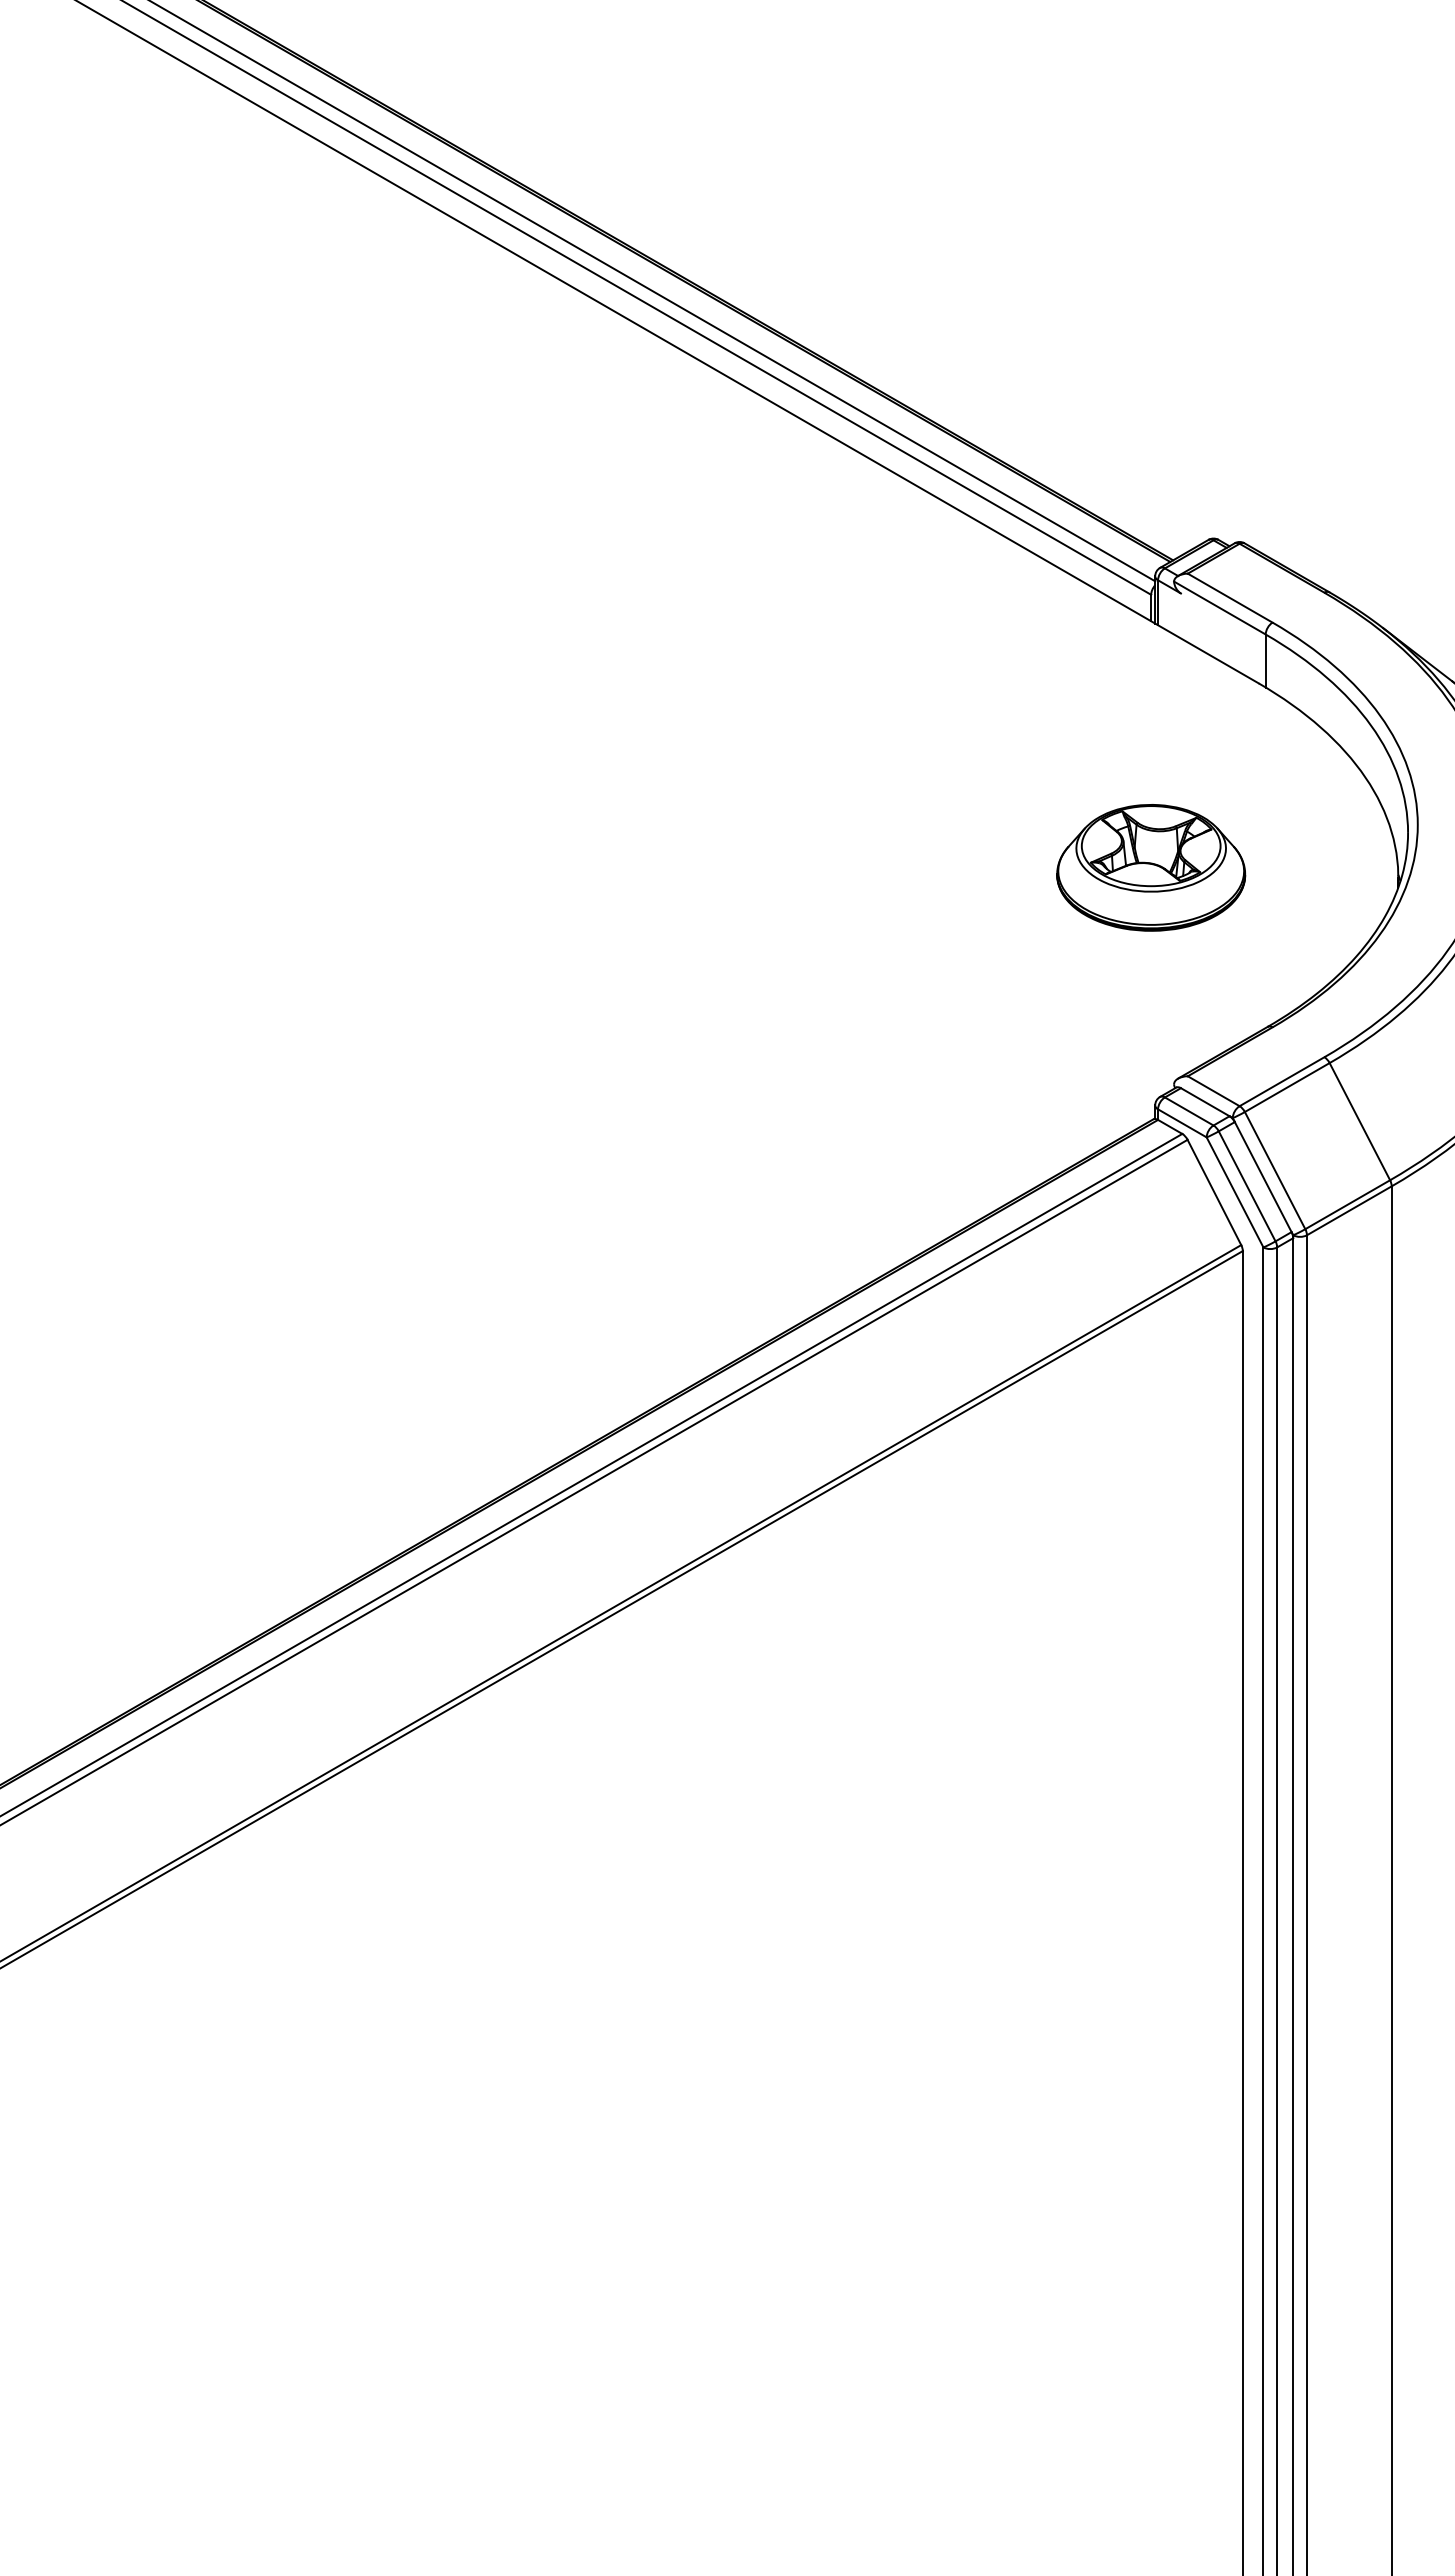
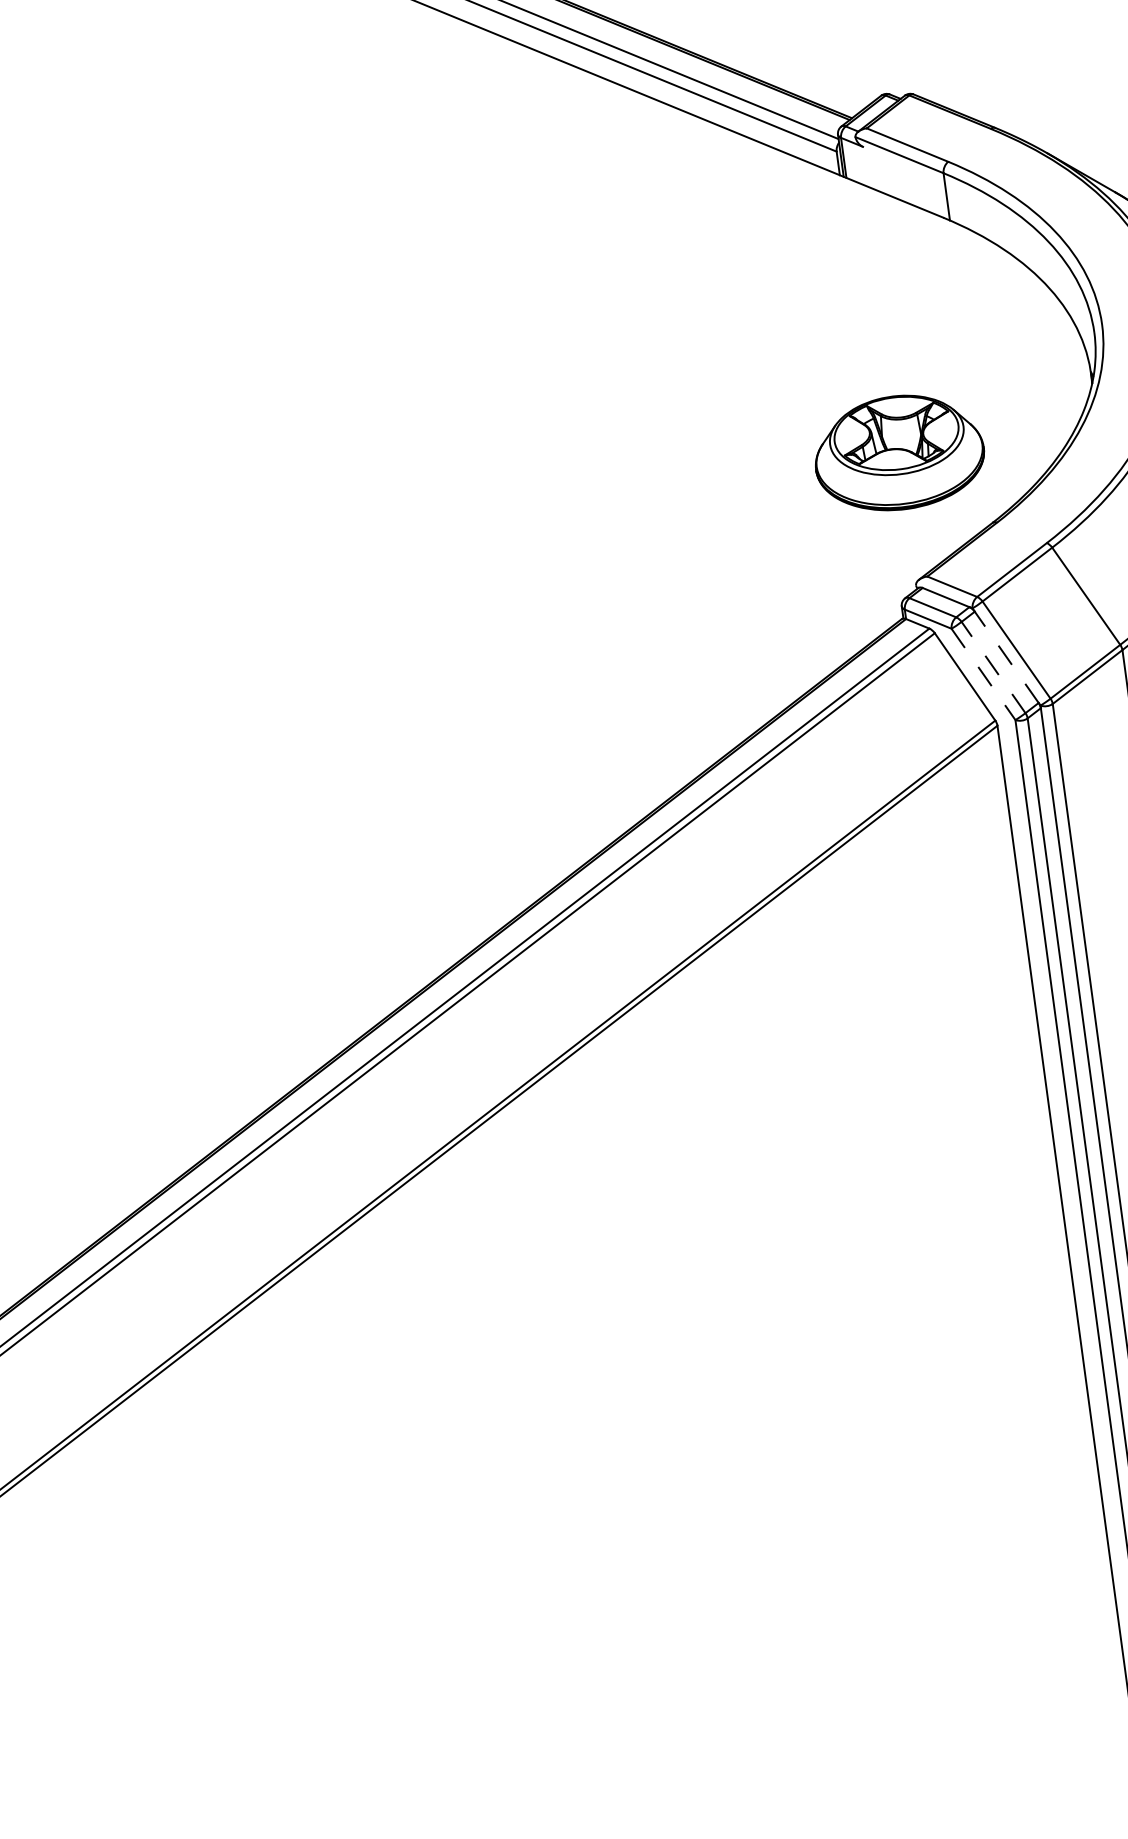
part: (1151, 867) -> (899, 452), moved
line: (1263, 1177) -> (1007, 657), solid -> dashed
line: (1247, 1186) -> (993, 667), solid -> dashed
line: (1235, 1192) -> (983, 674), solid -> dashed

